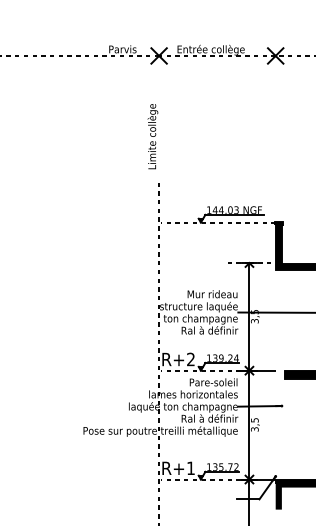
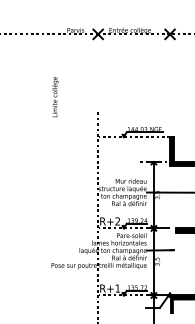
text: (153, 137) -> (55, 97), moved

